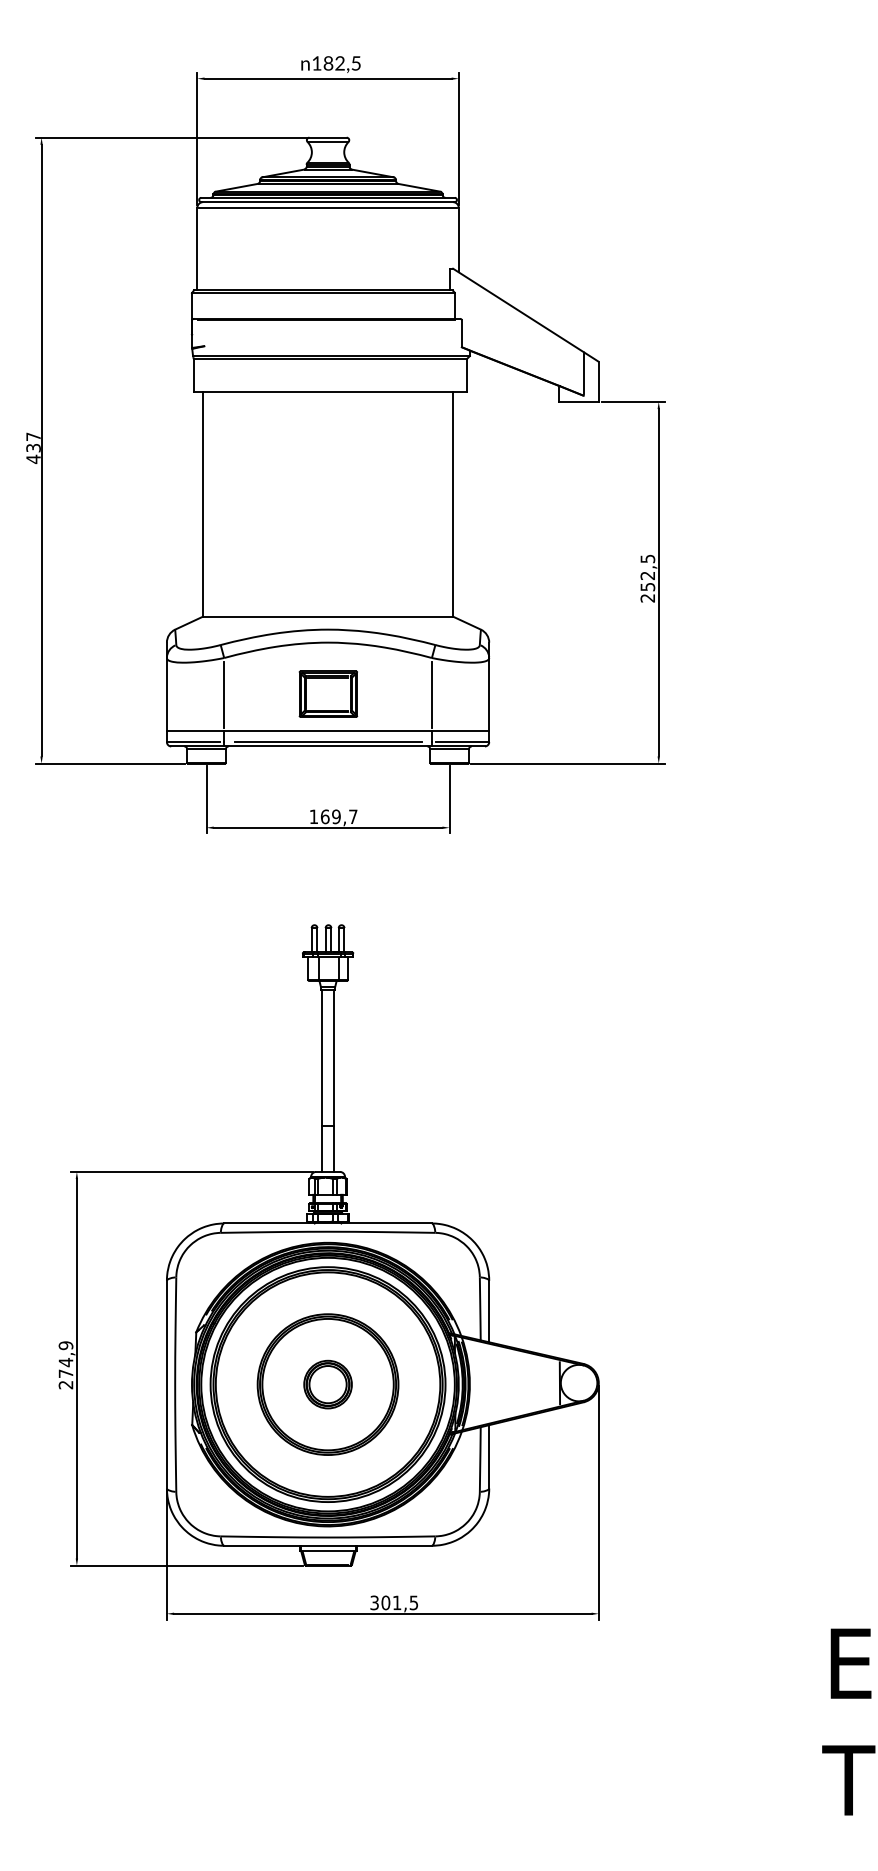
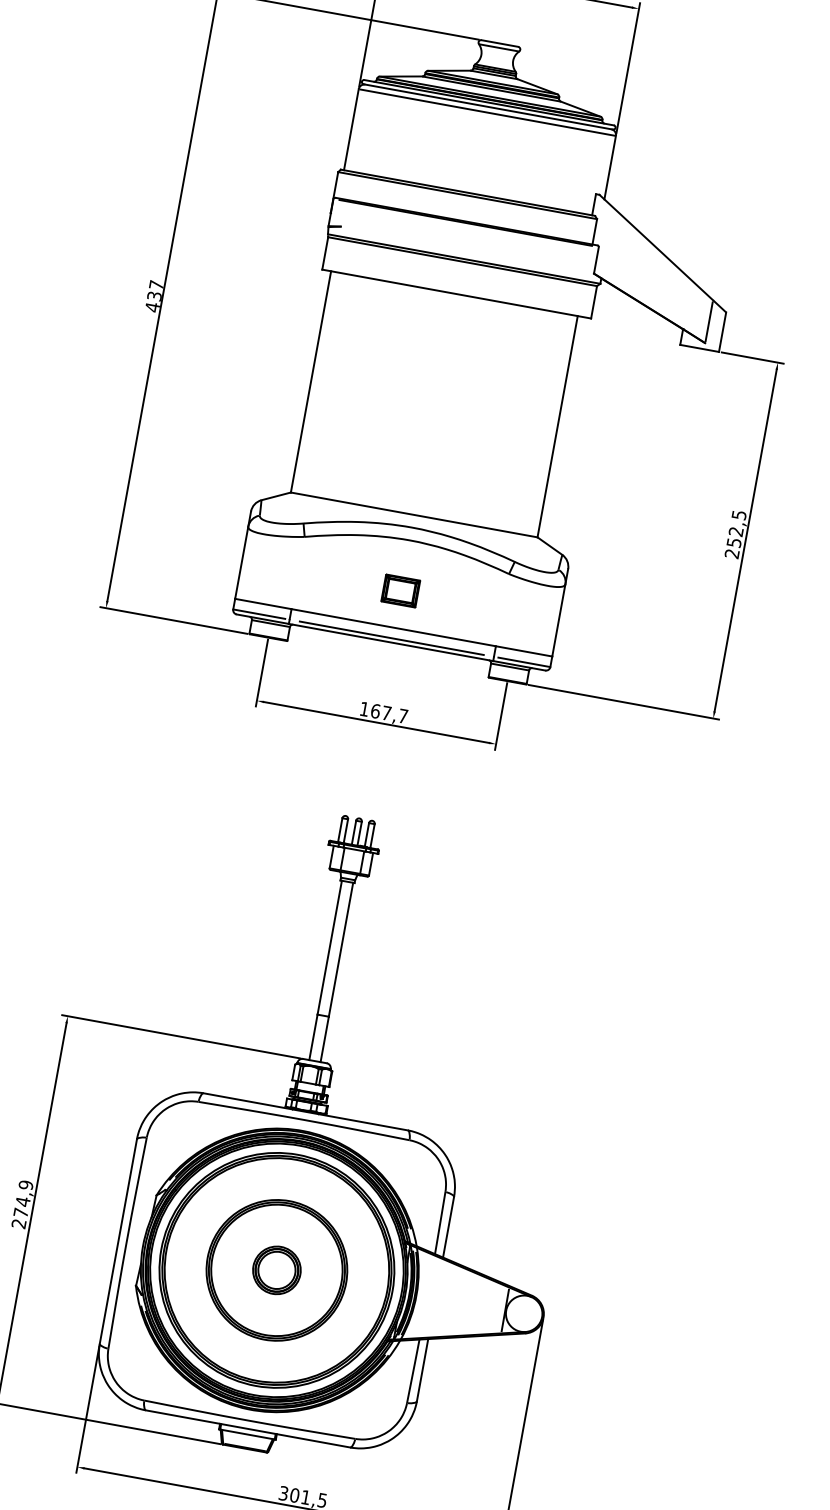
part: (328, 693) -> (400, 590), size x0.6
line: (224, 694) -> (298, 572), removed
line: (431, 694) -> (502, 609), removed
text: (336, 816) -> (386, 712), 169,7 -> 167,7

